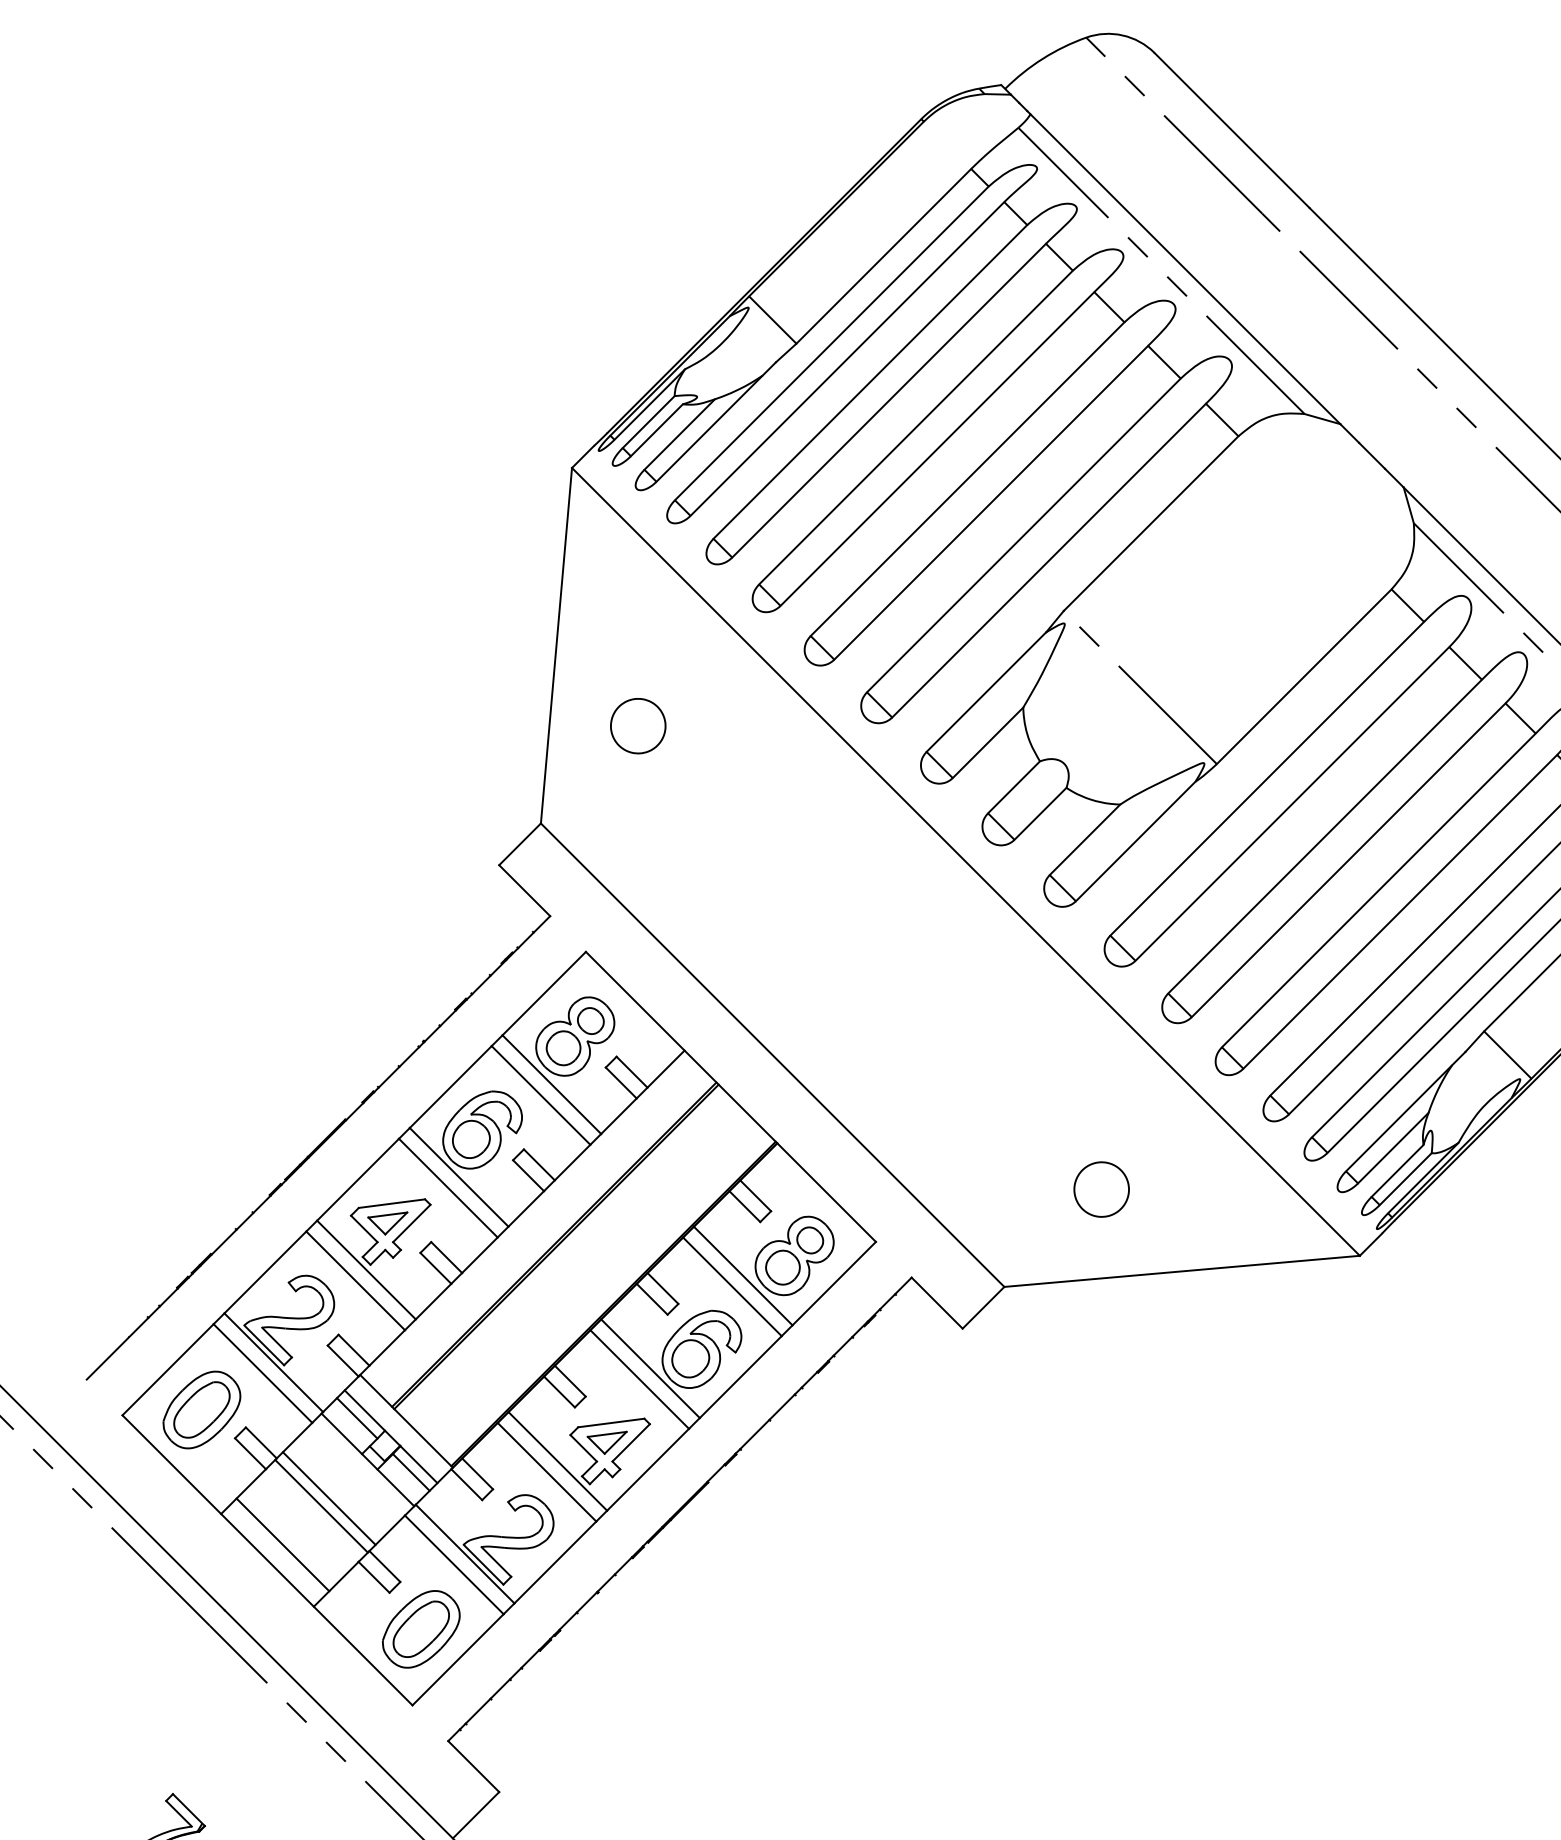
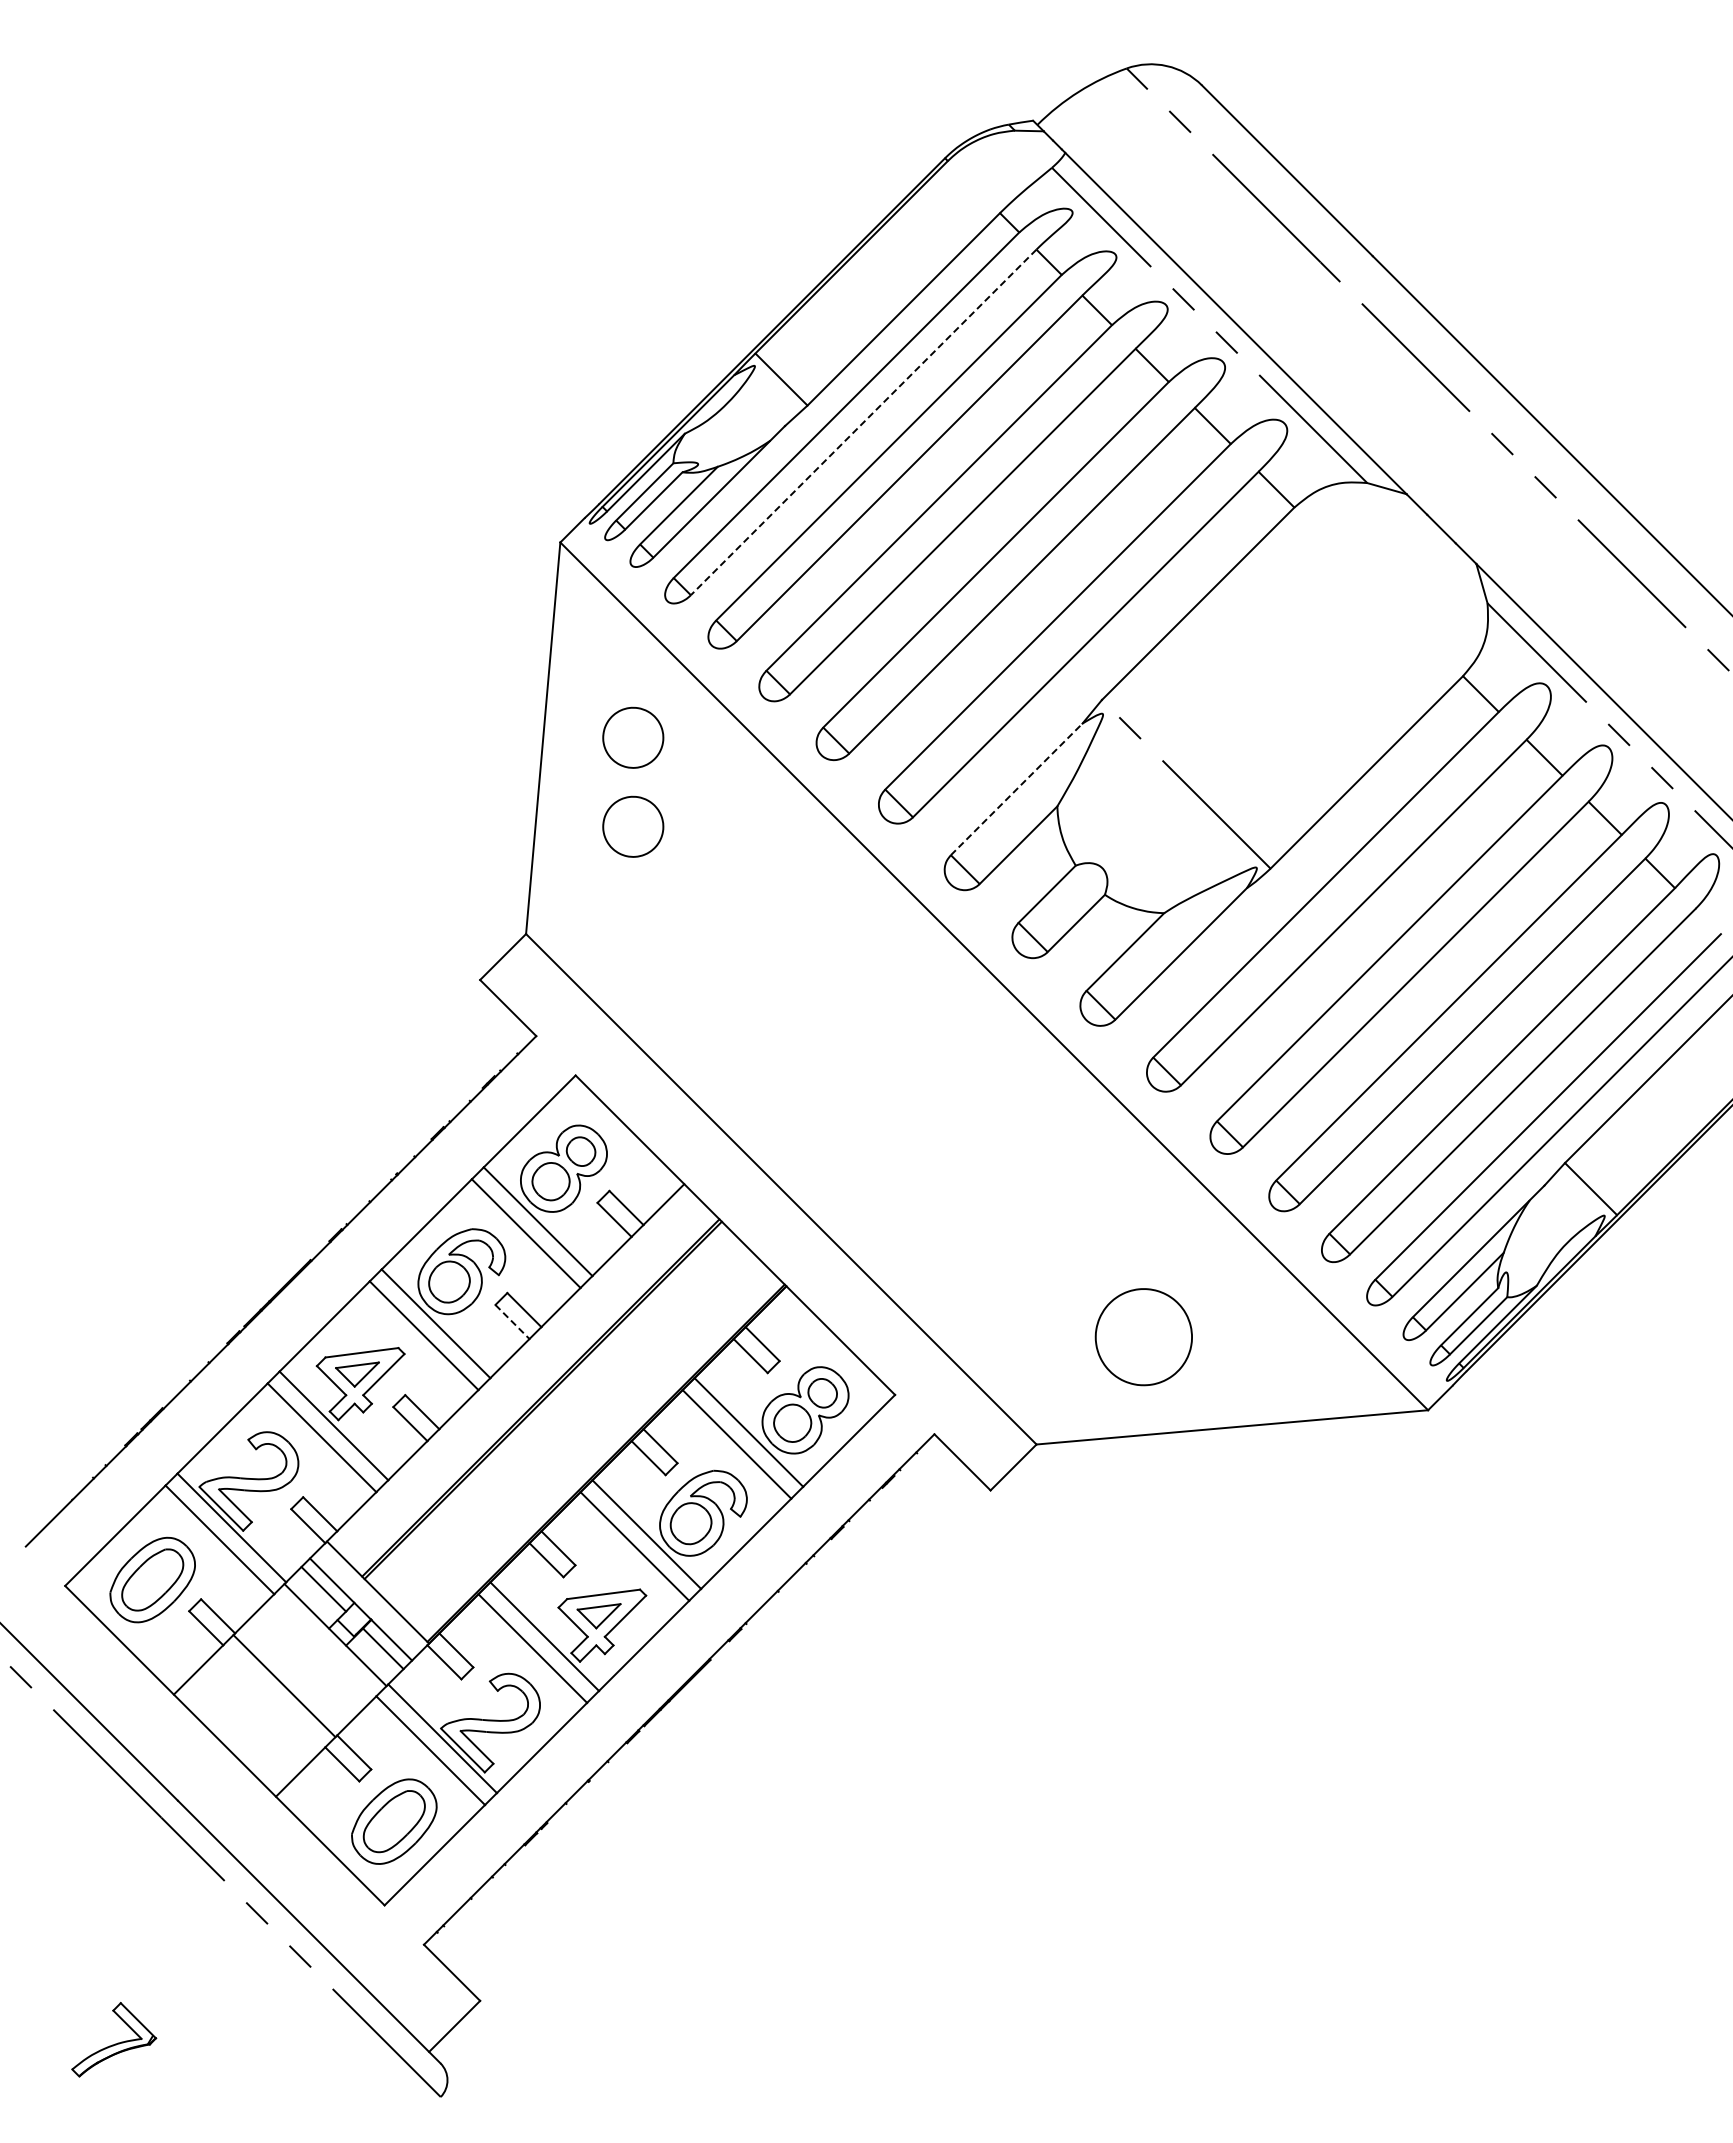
line: (847, 359) -> (863, 422), solid -> dashed
part: (638, 645) -> (633, 737), added
line: (987, 692) -> (1017, 789), solid -> dashed
line: (528, 1176) -> (512, 1322), solid -> dashed
part: (1101, 1189) -> (1143, 1337), size x1.6
line: (328, 1498) -> (292, 1677), removed
line: (282, 1544) -> (241, 1728), removed

